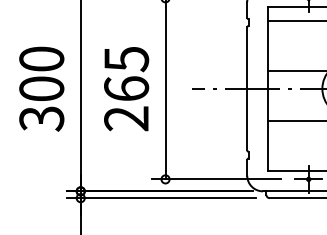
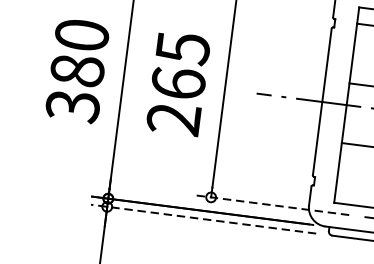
text: (41, 88) -> (77, 70), 300 -> 380
line: (216, 179) -> (271, 205), solid -> dashed
line: (161, 198) -> (203, 219), solid -> dashed

